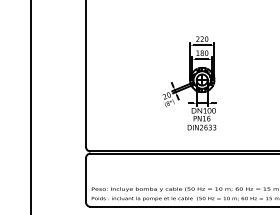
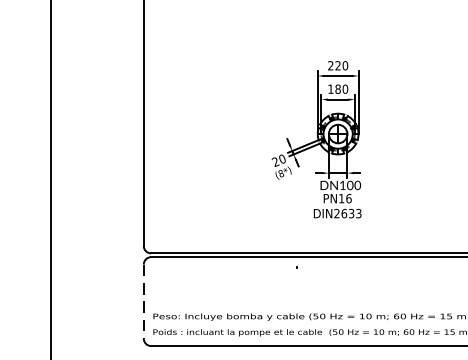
line: (86, 180) -> (144, 302), solid -> dashed

